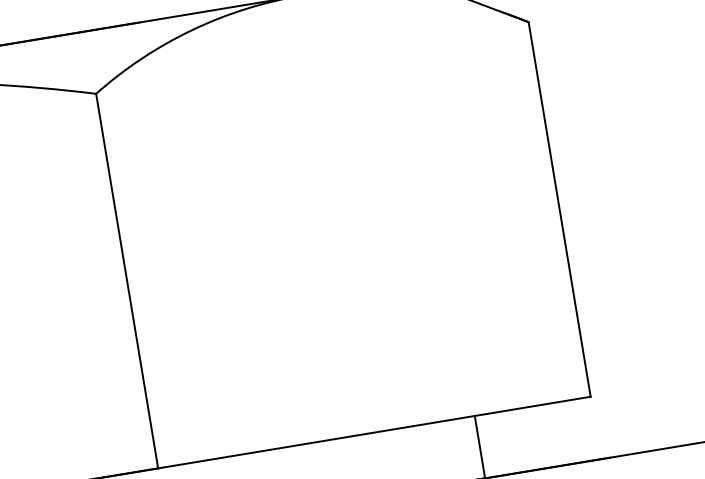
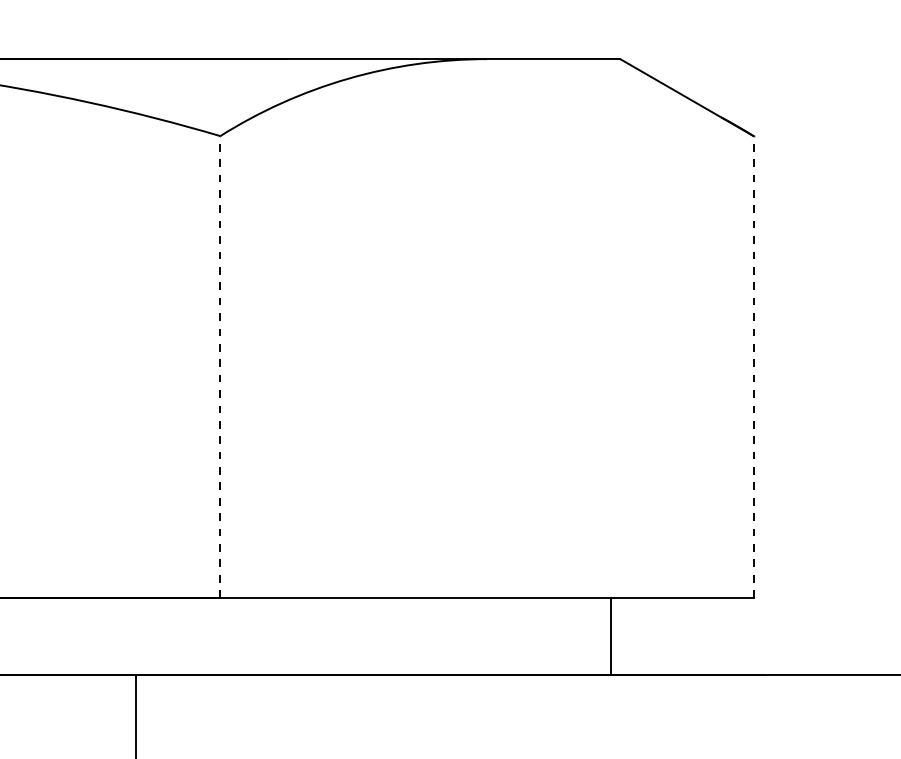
line: (559, 209) -> (753, 367), solid -> dashed
line: (127, 281) -> (220, 367), solid -> dashed

